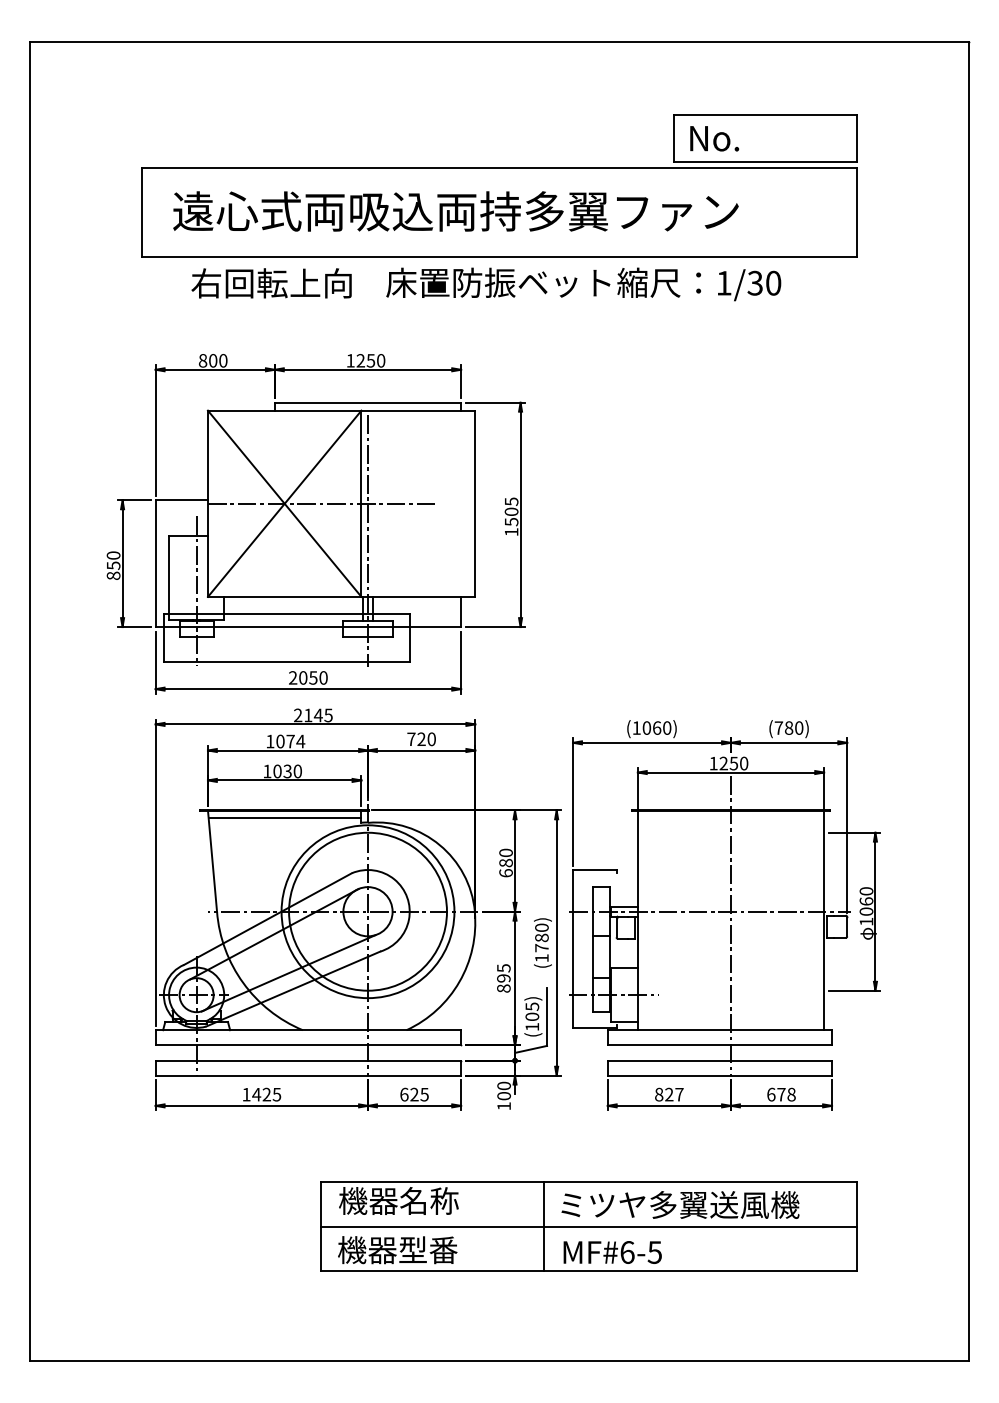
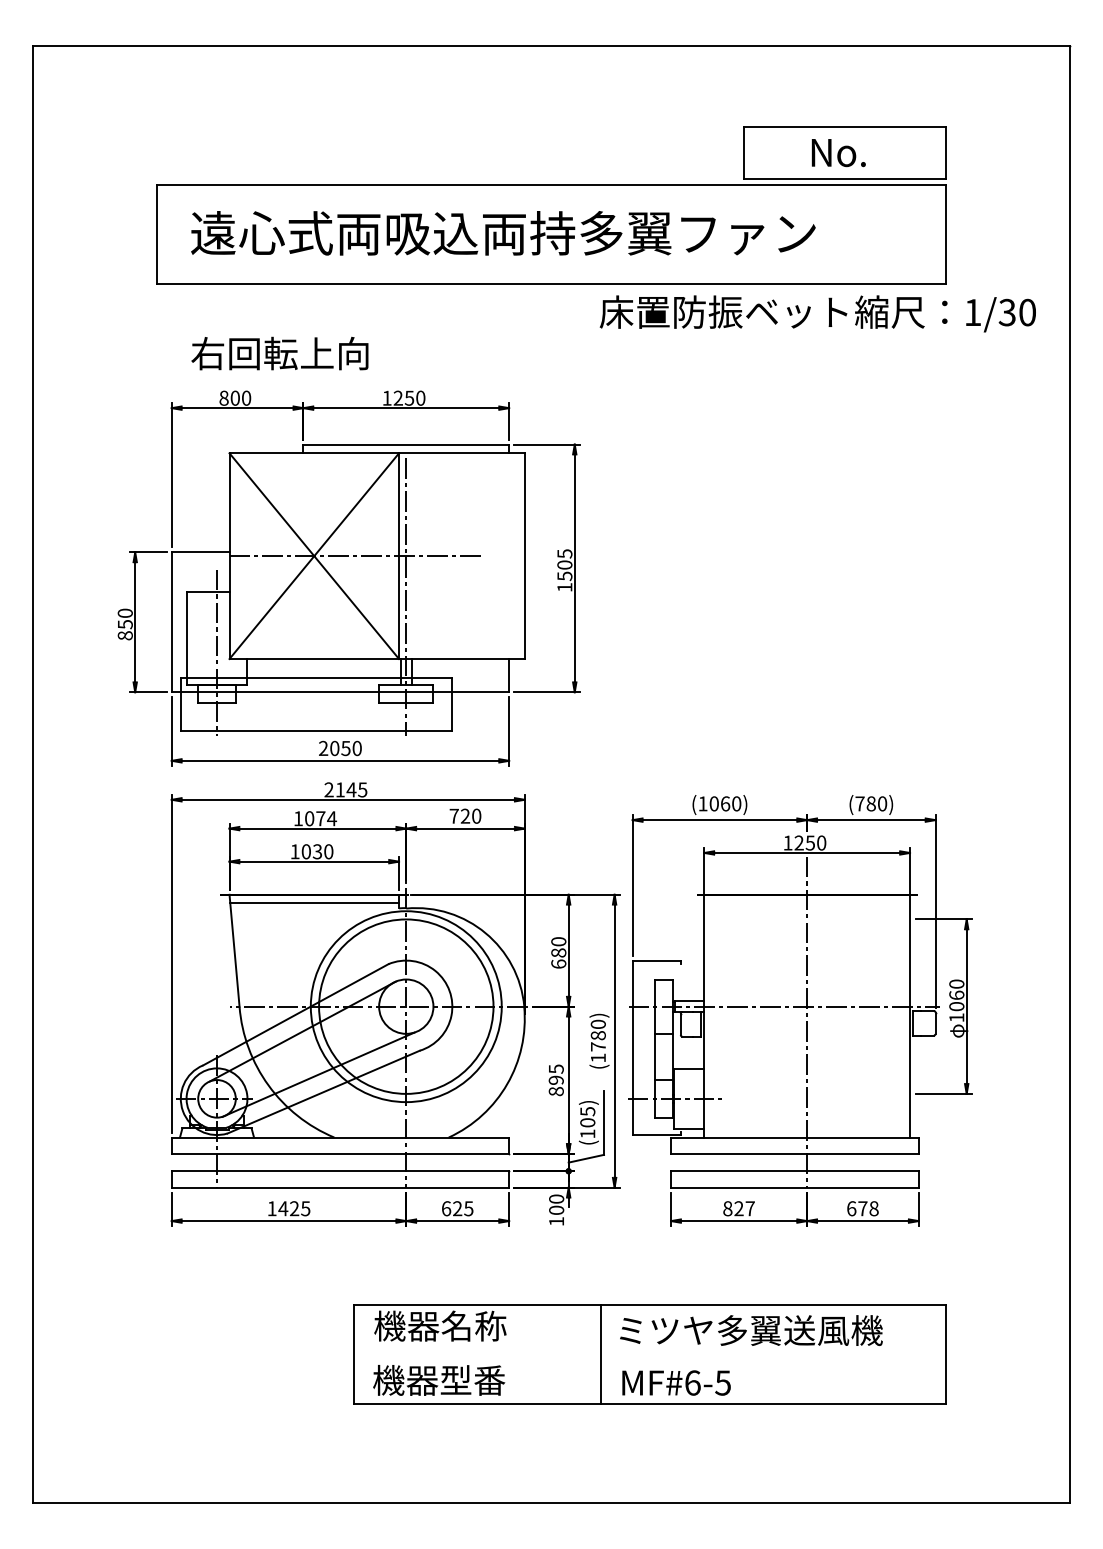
text: (714, 138) -> (838, 152), moved
text: (271, 283) -> (279, 353), moved
text: (583, 284) -> (817, 313), moved
line: (588, 1226) -> (649, 1354), removed

